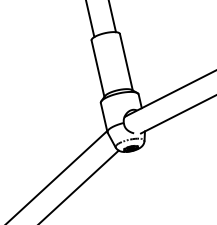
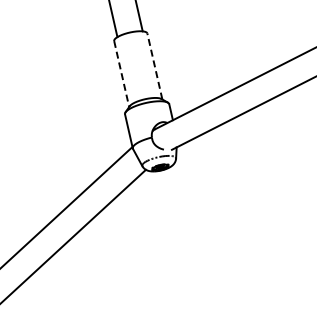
line: (126, 62) -> (154, 66), solid -> dashed
line: (97, 69) -> (121, 74), solid -> dashed

